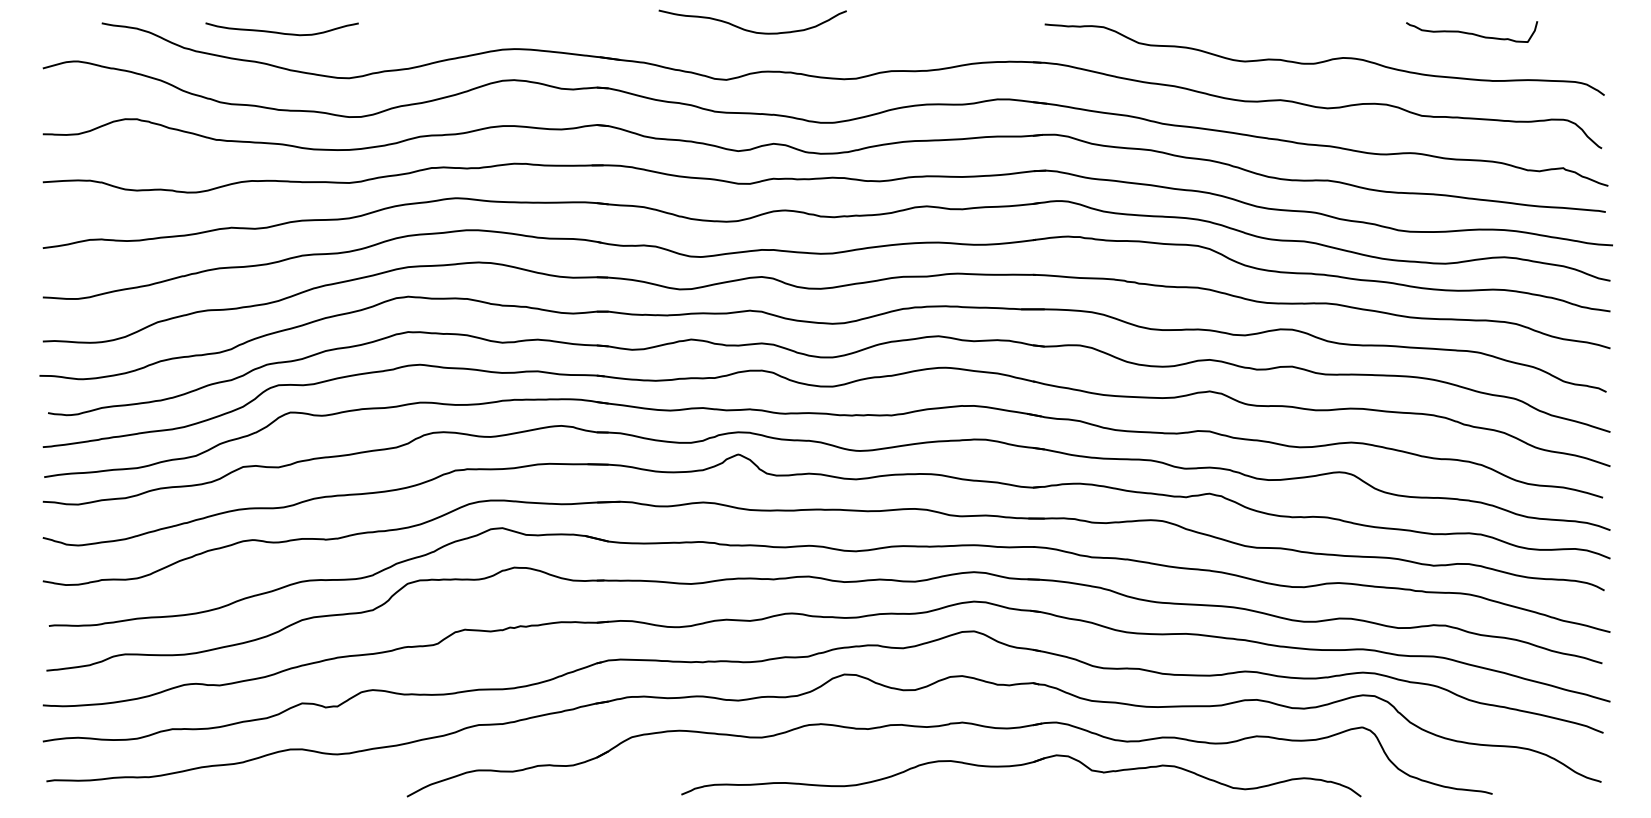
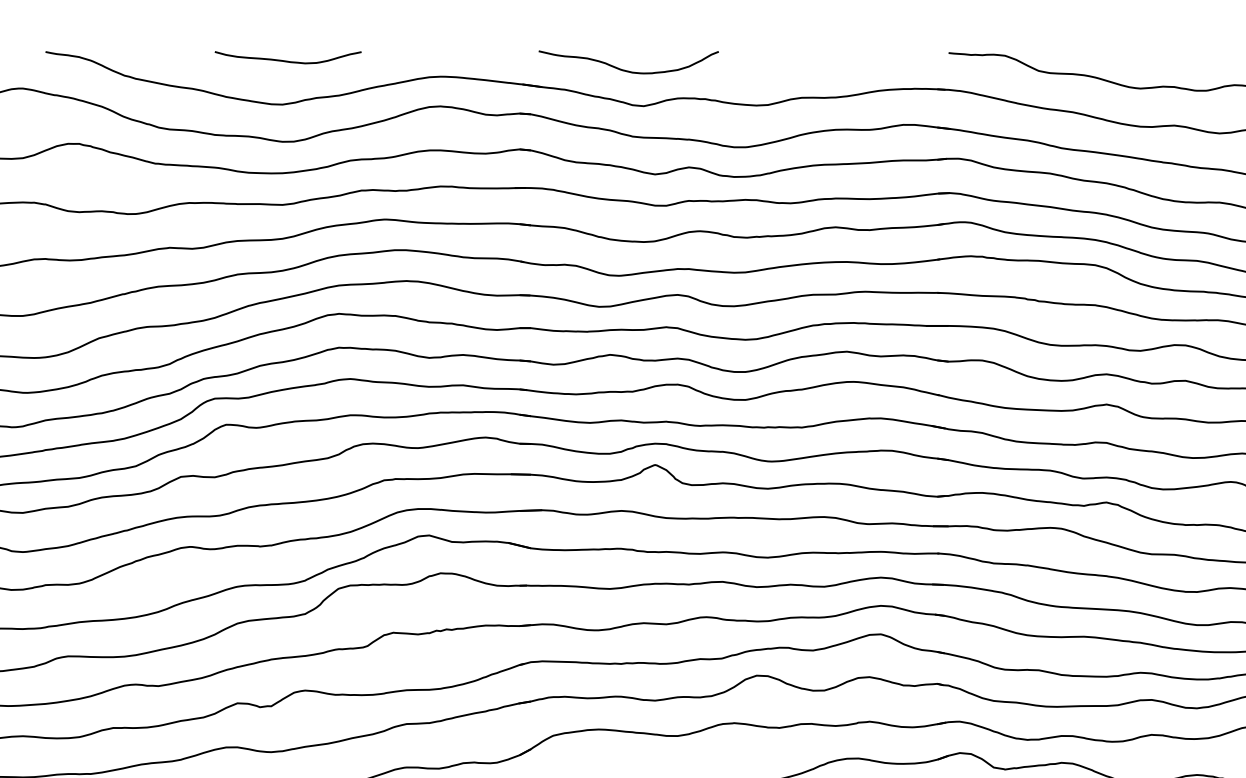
curve: (752, 30) -> (628, 70), moved
curve: (281, 32) -> (287, 60), moved

